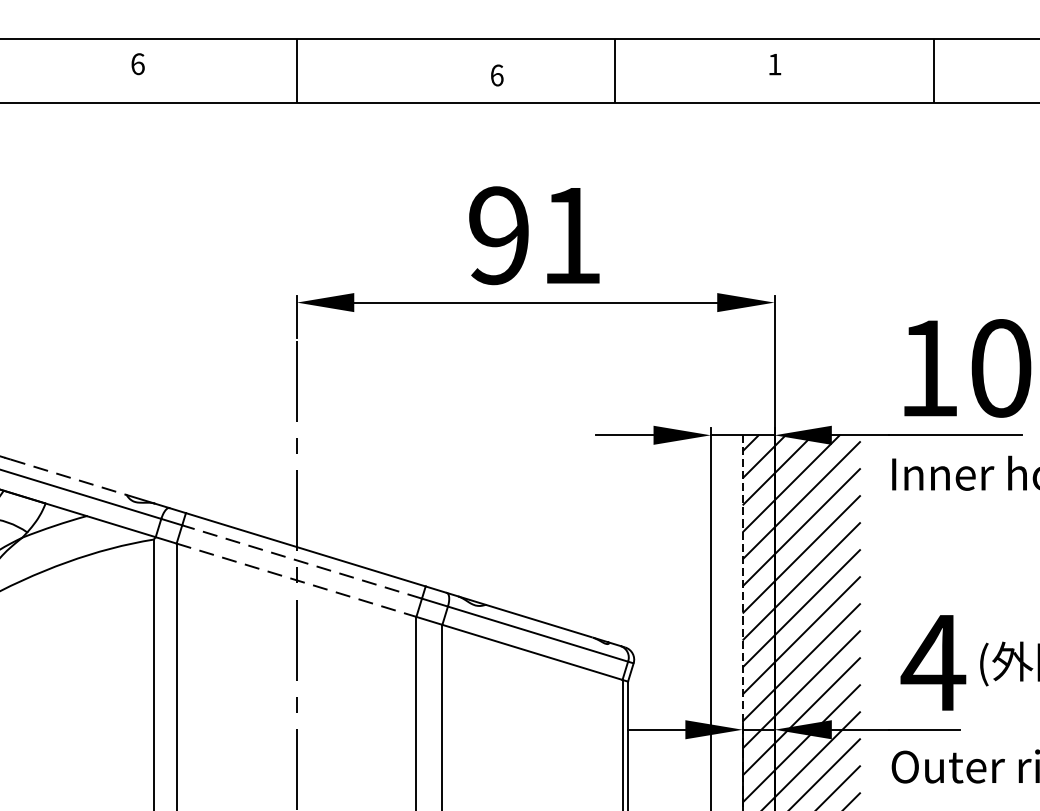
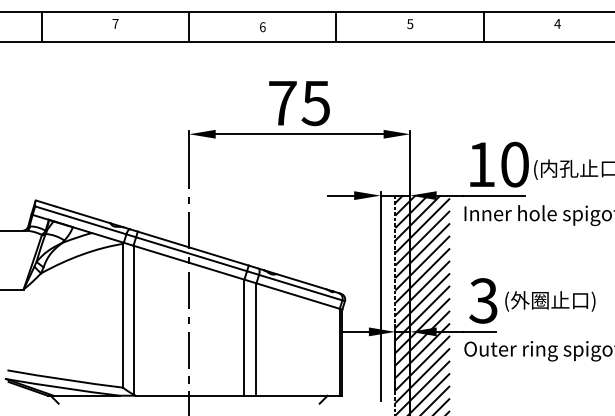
text: (137, 63) -> (115, 23), 6 -> 7
text: (775, 65) -> (410, 24), 1 -> 5
text: (496, 76) -> (262, 27), moved
text: (533, 236) -> (298, 103), 91 -> 75
line: (70, 478) -> (84, 215), dashed -> solid
line: (301, 562) -> (191, 254), dashed -> solid
line: (297, 579) -> (189, 262), dashed -> solid
text: (933, 661) -> (483, 300), 4 -> 3

